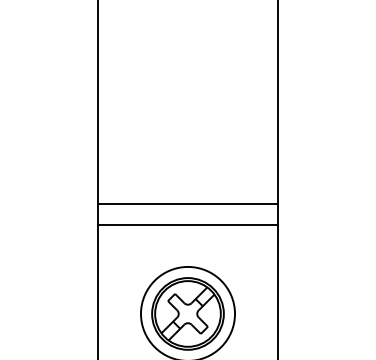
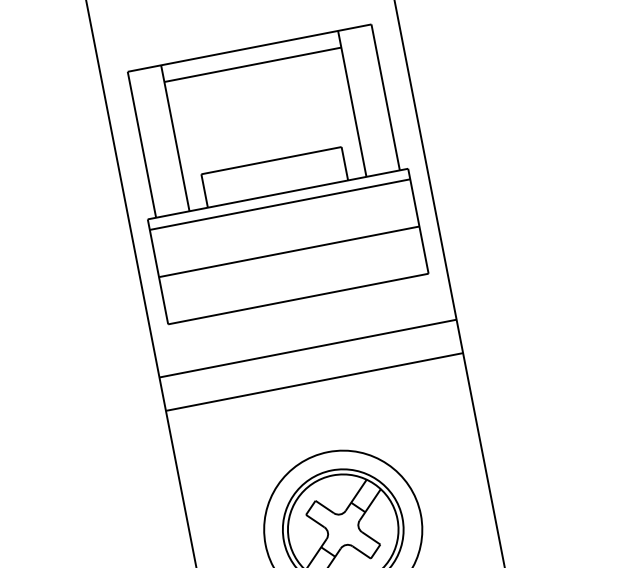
part: (187, 97) -> (272, 172), added

